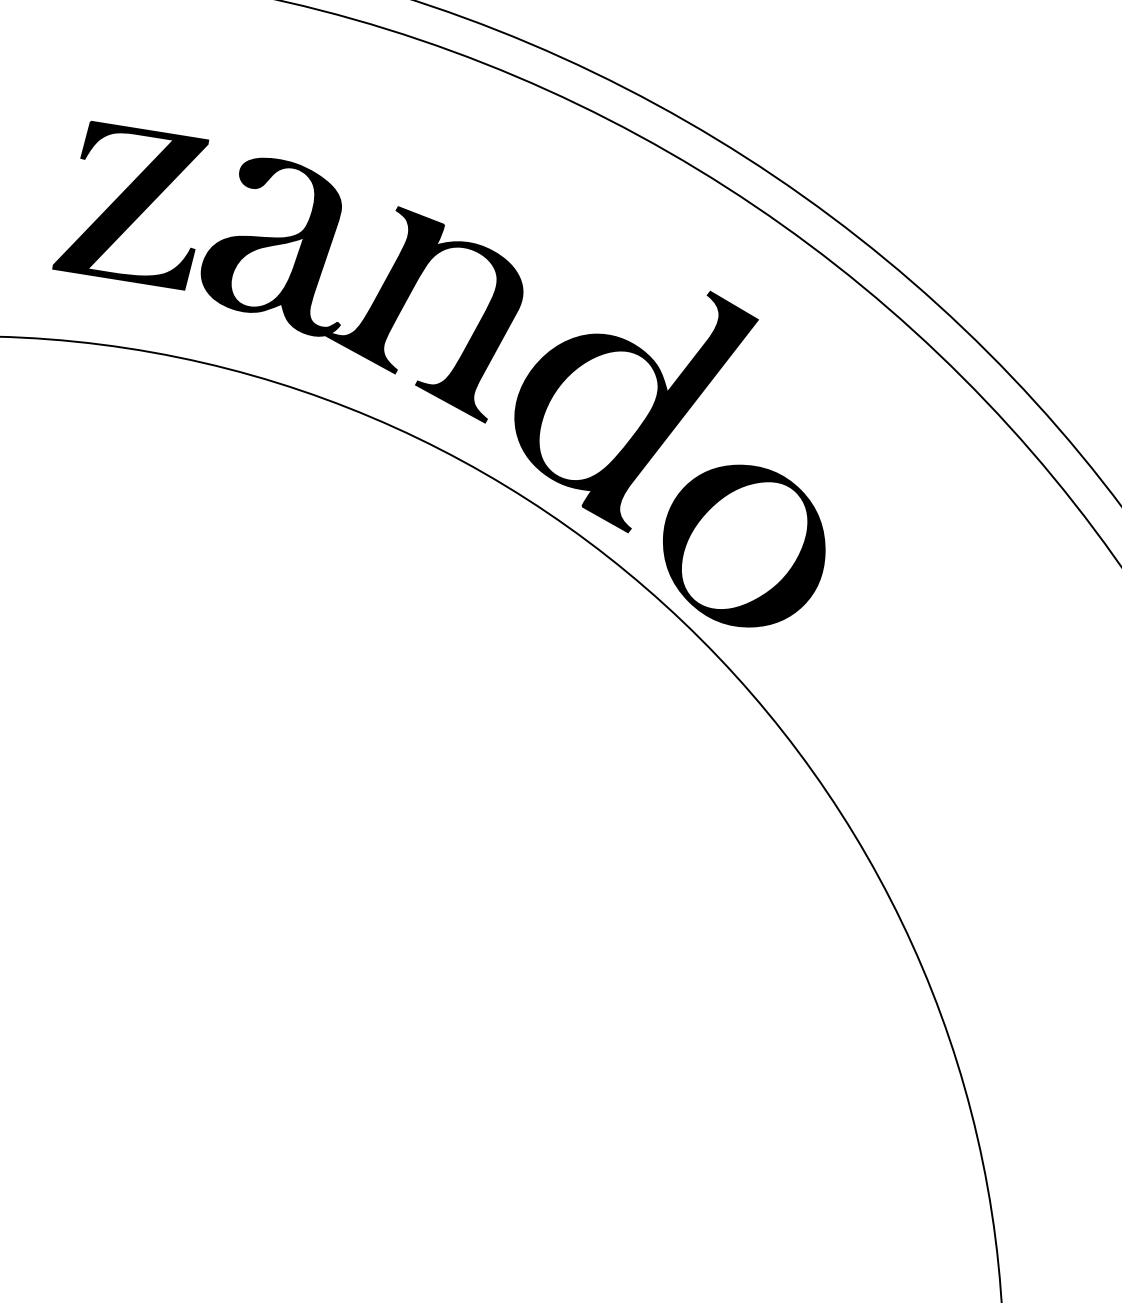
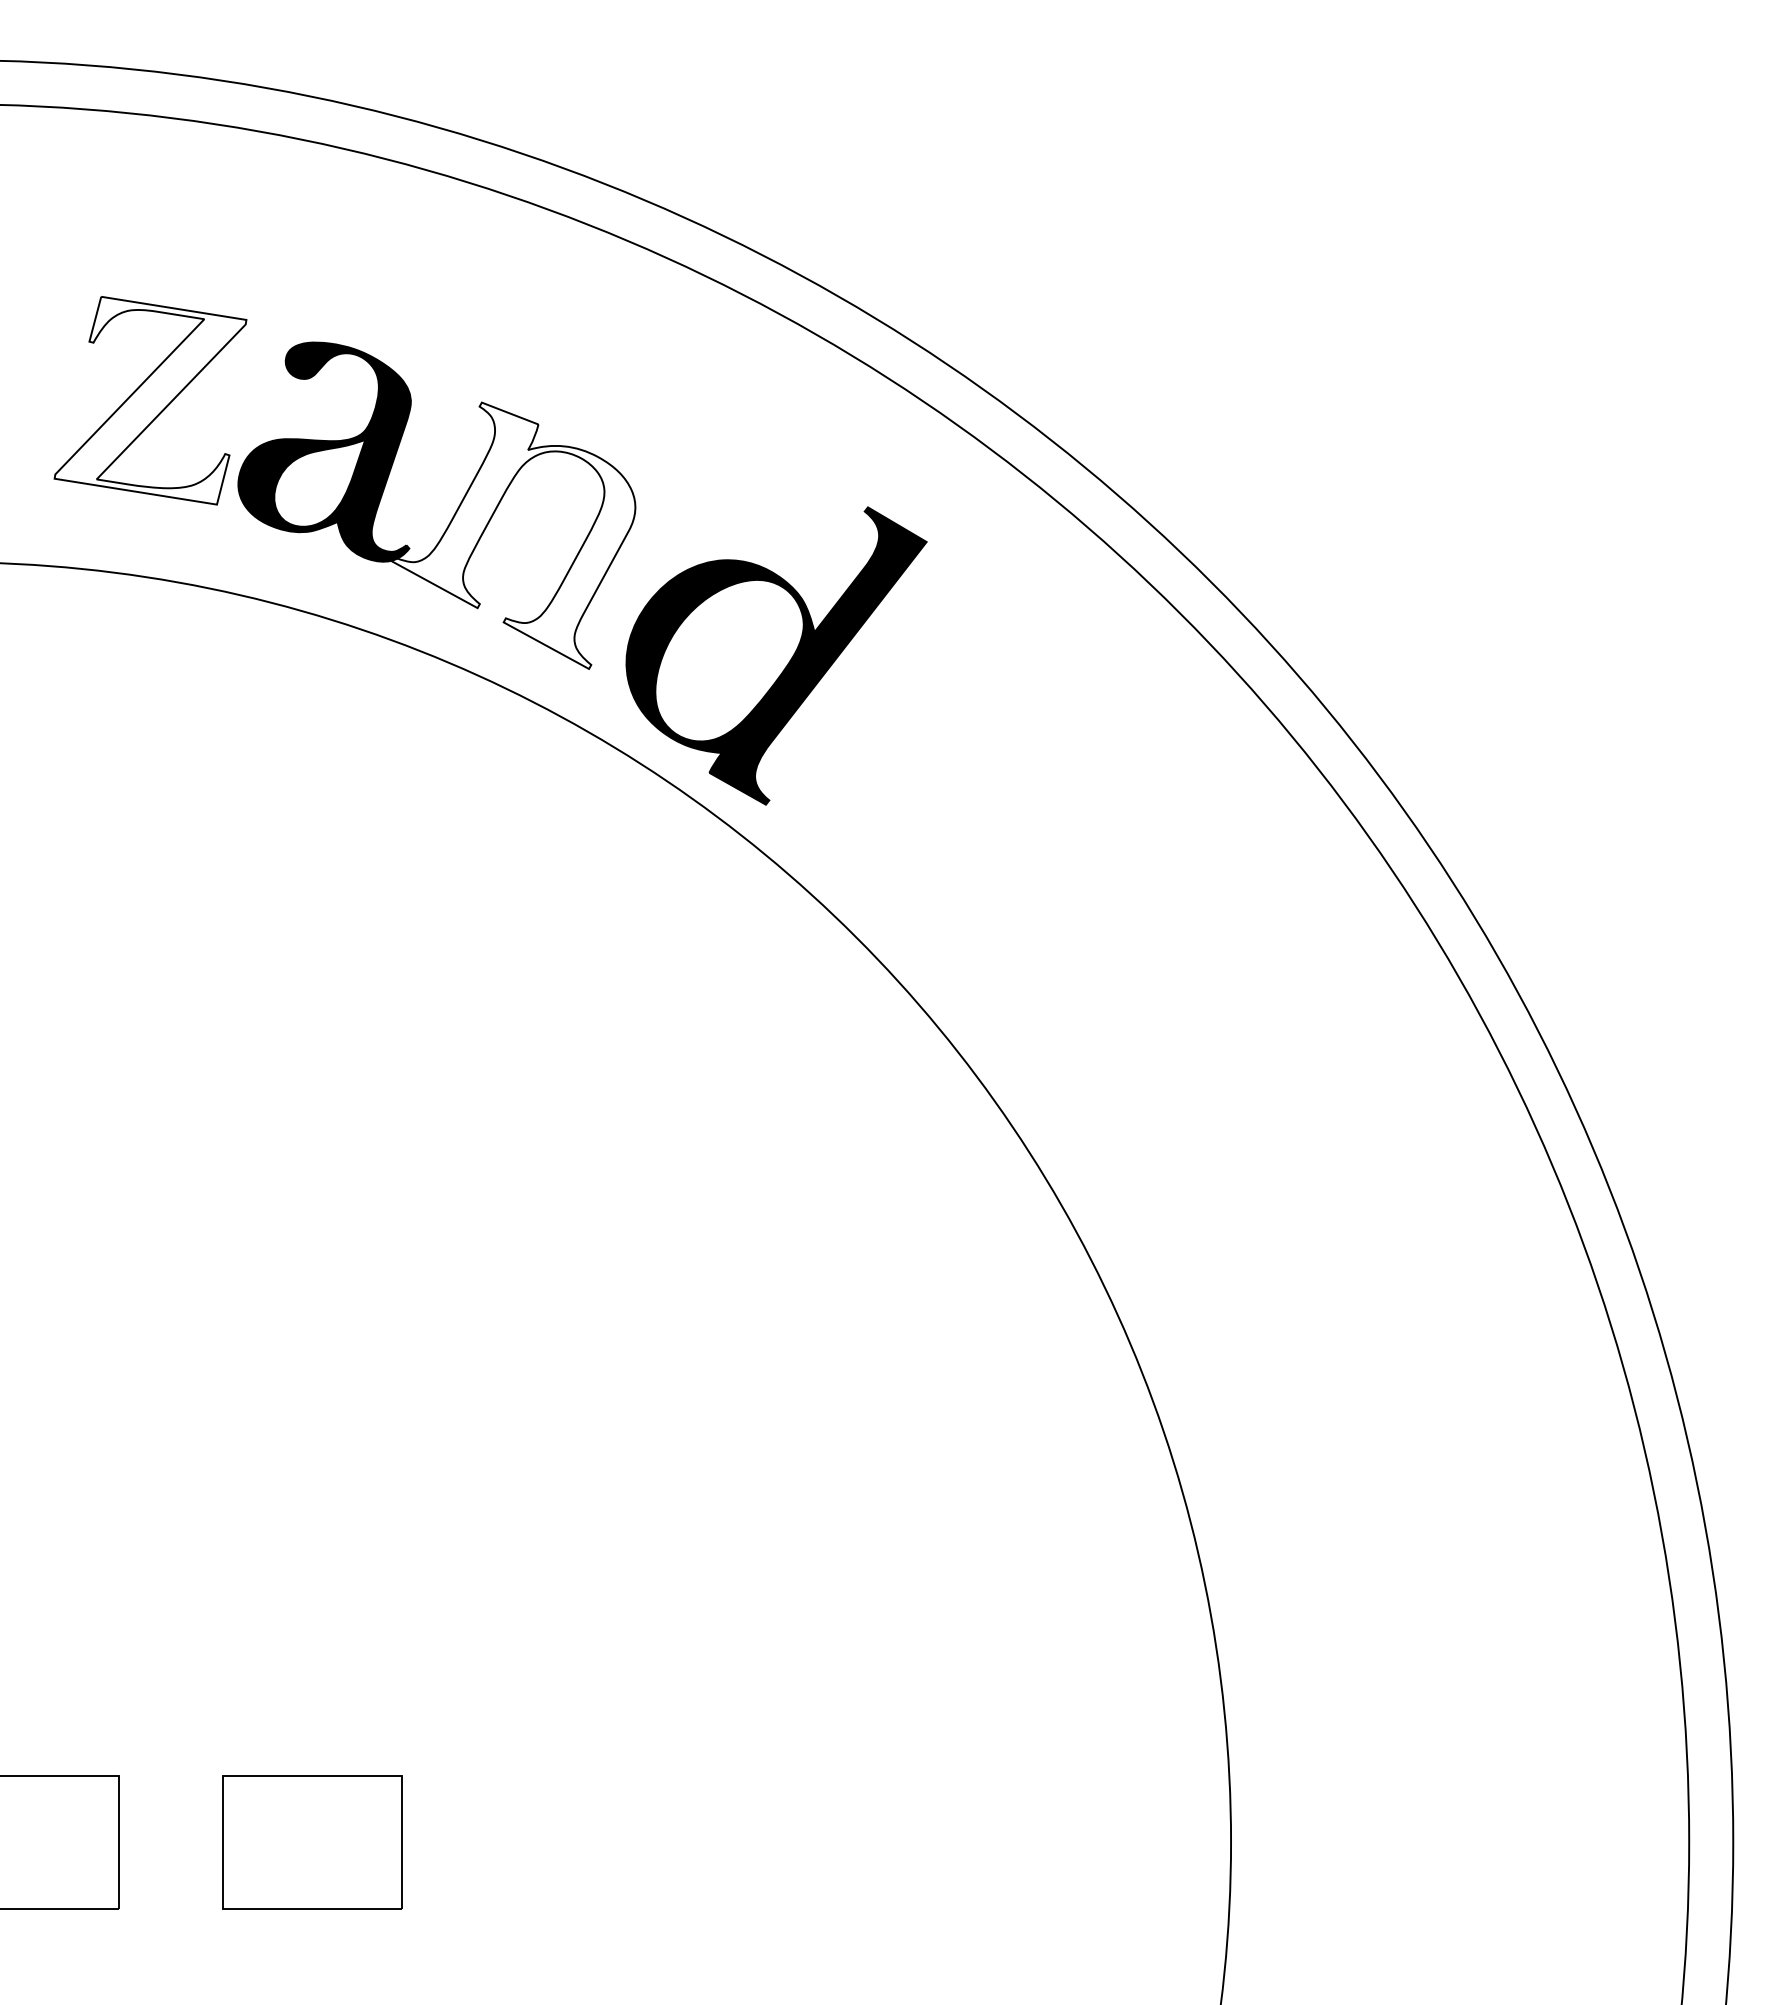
fill: (130, 205) -> (150, 400), removed
fill: (424, 314) -> (513, 535), removed
part: (744, 545) -> (909, 821), removed

